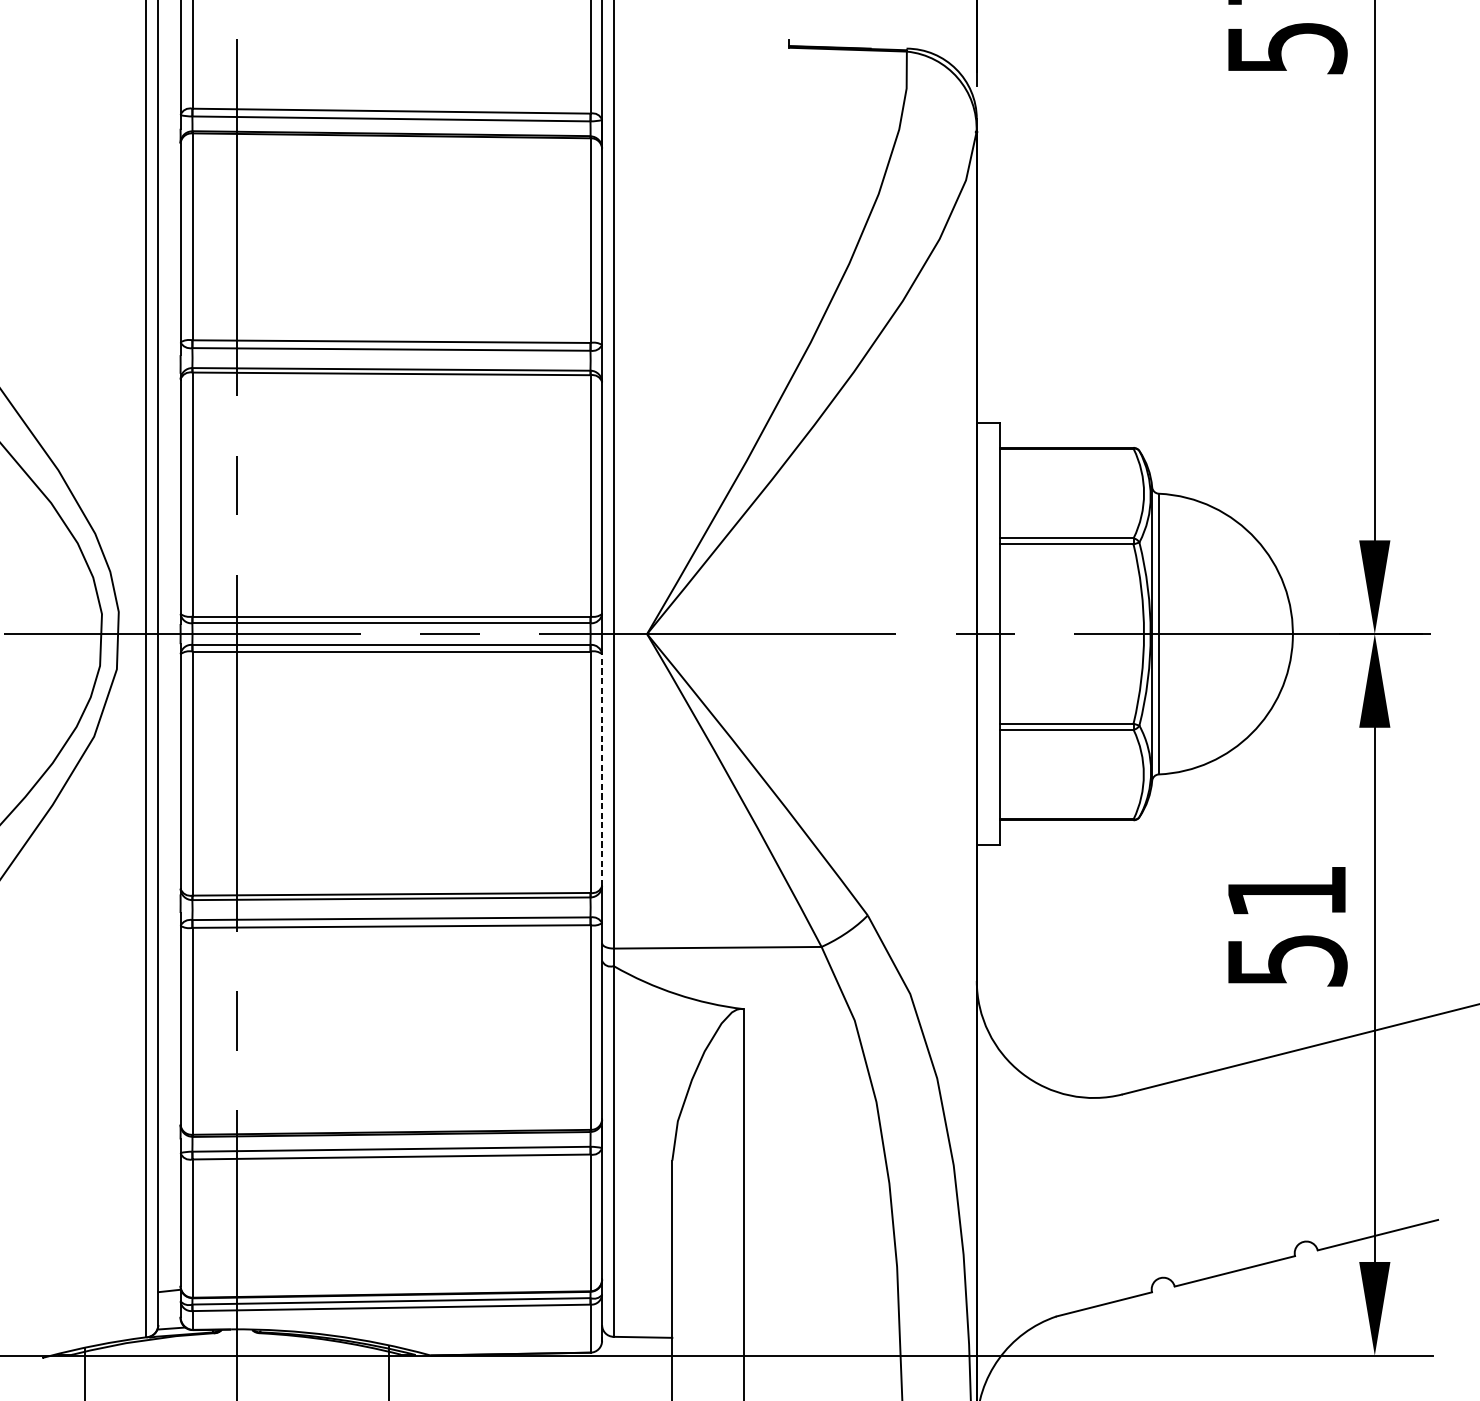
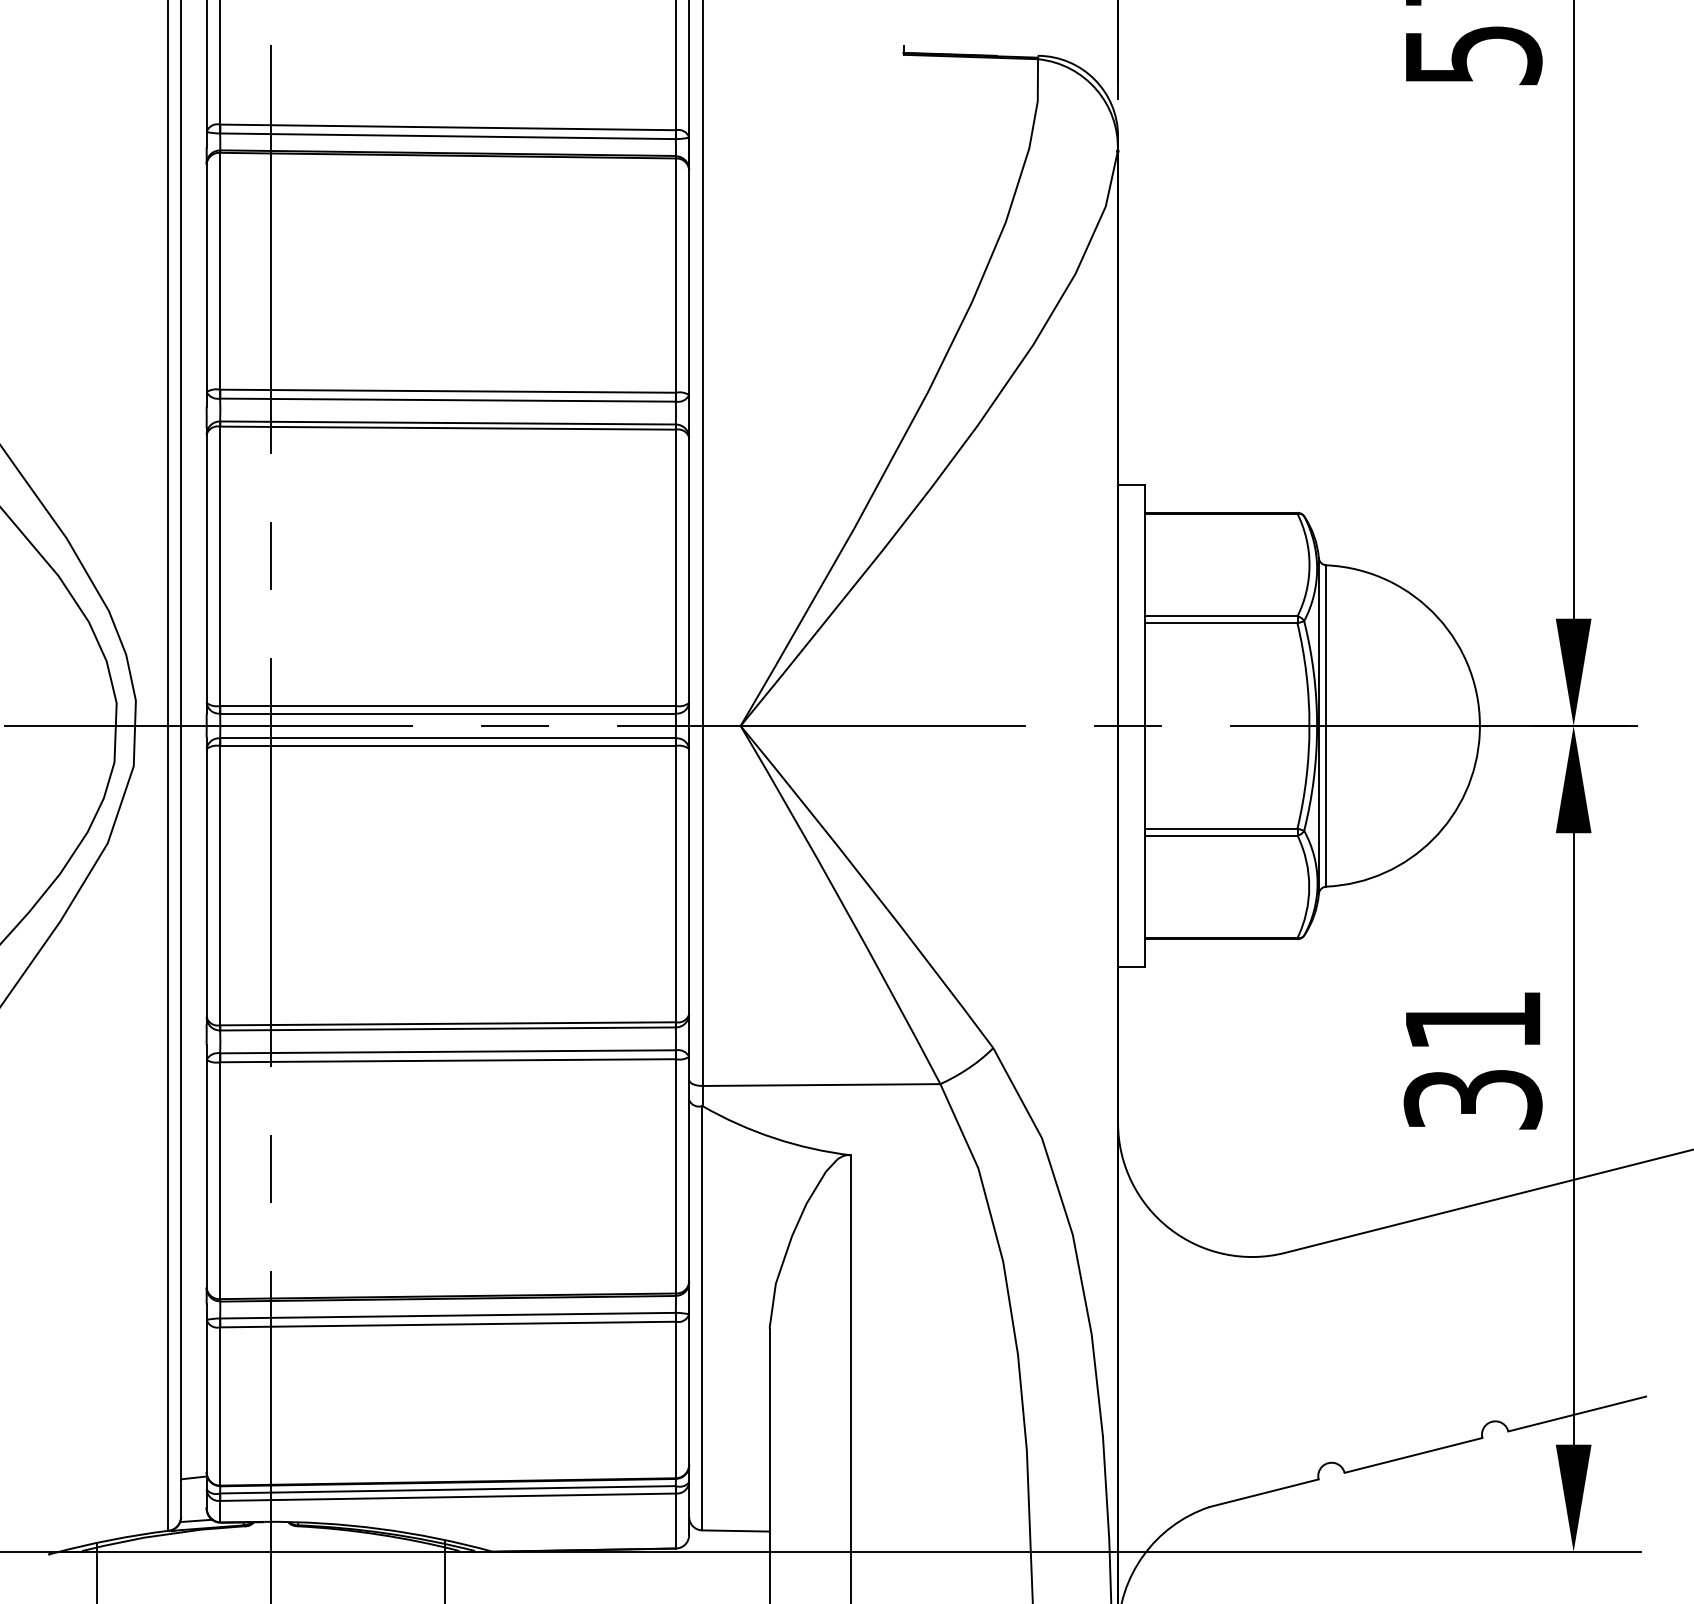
line: (602, 769) -> (689, 881), dashed -> solid
text: (1286, 960) -> (1472, 1099), 51 -> 31

